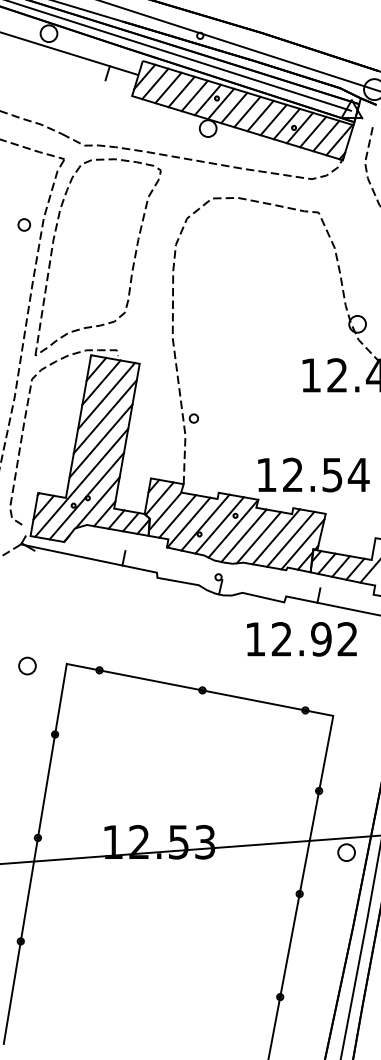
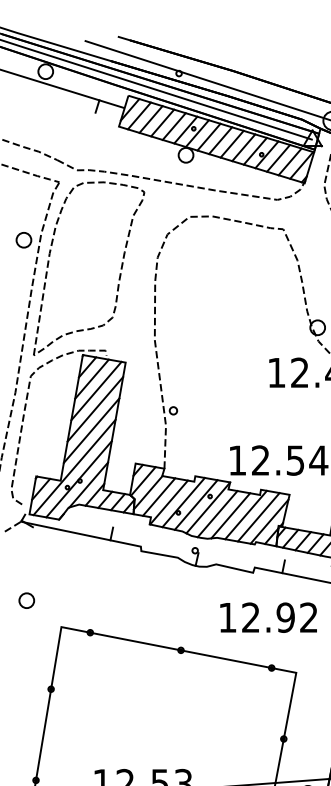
part: (24, 224) -> (24, 239), size x1.43
text: (301, 639) -> (268, 617), moved
part: (27, 665) -> (26, 600), moved

